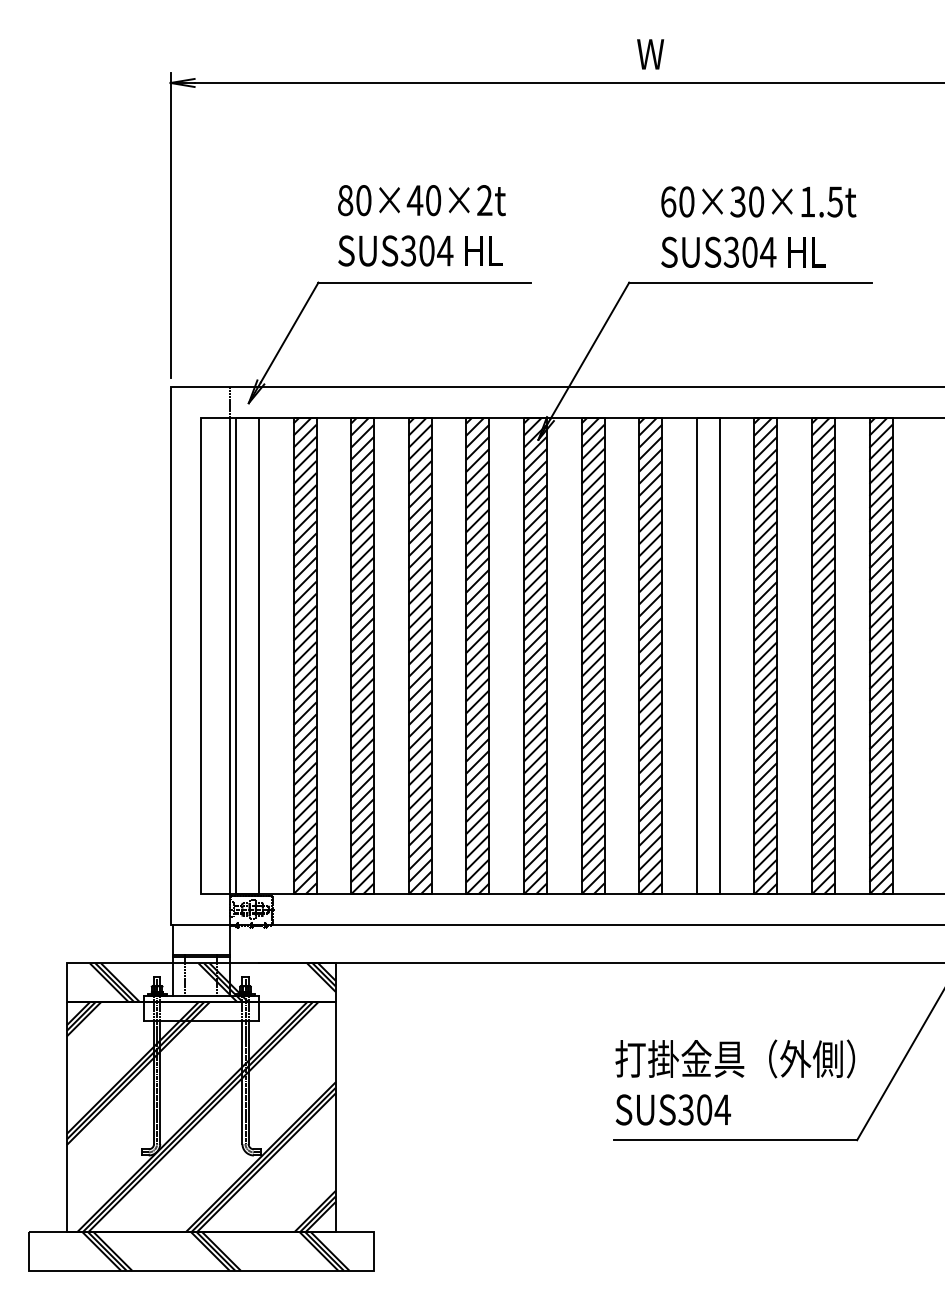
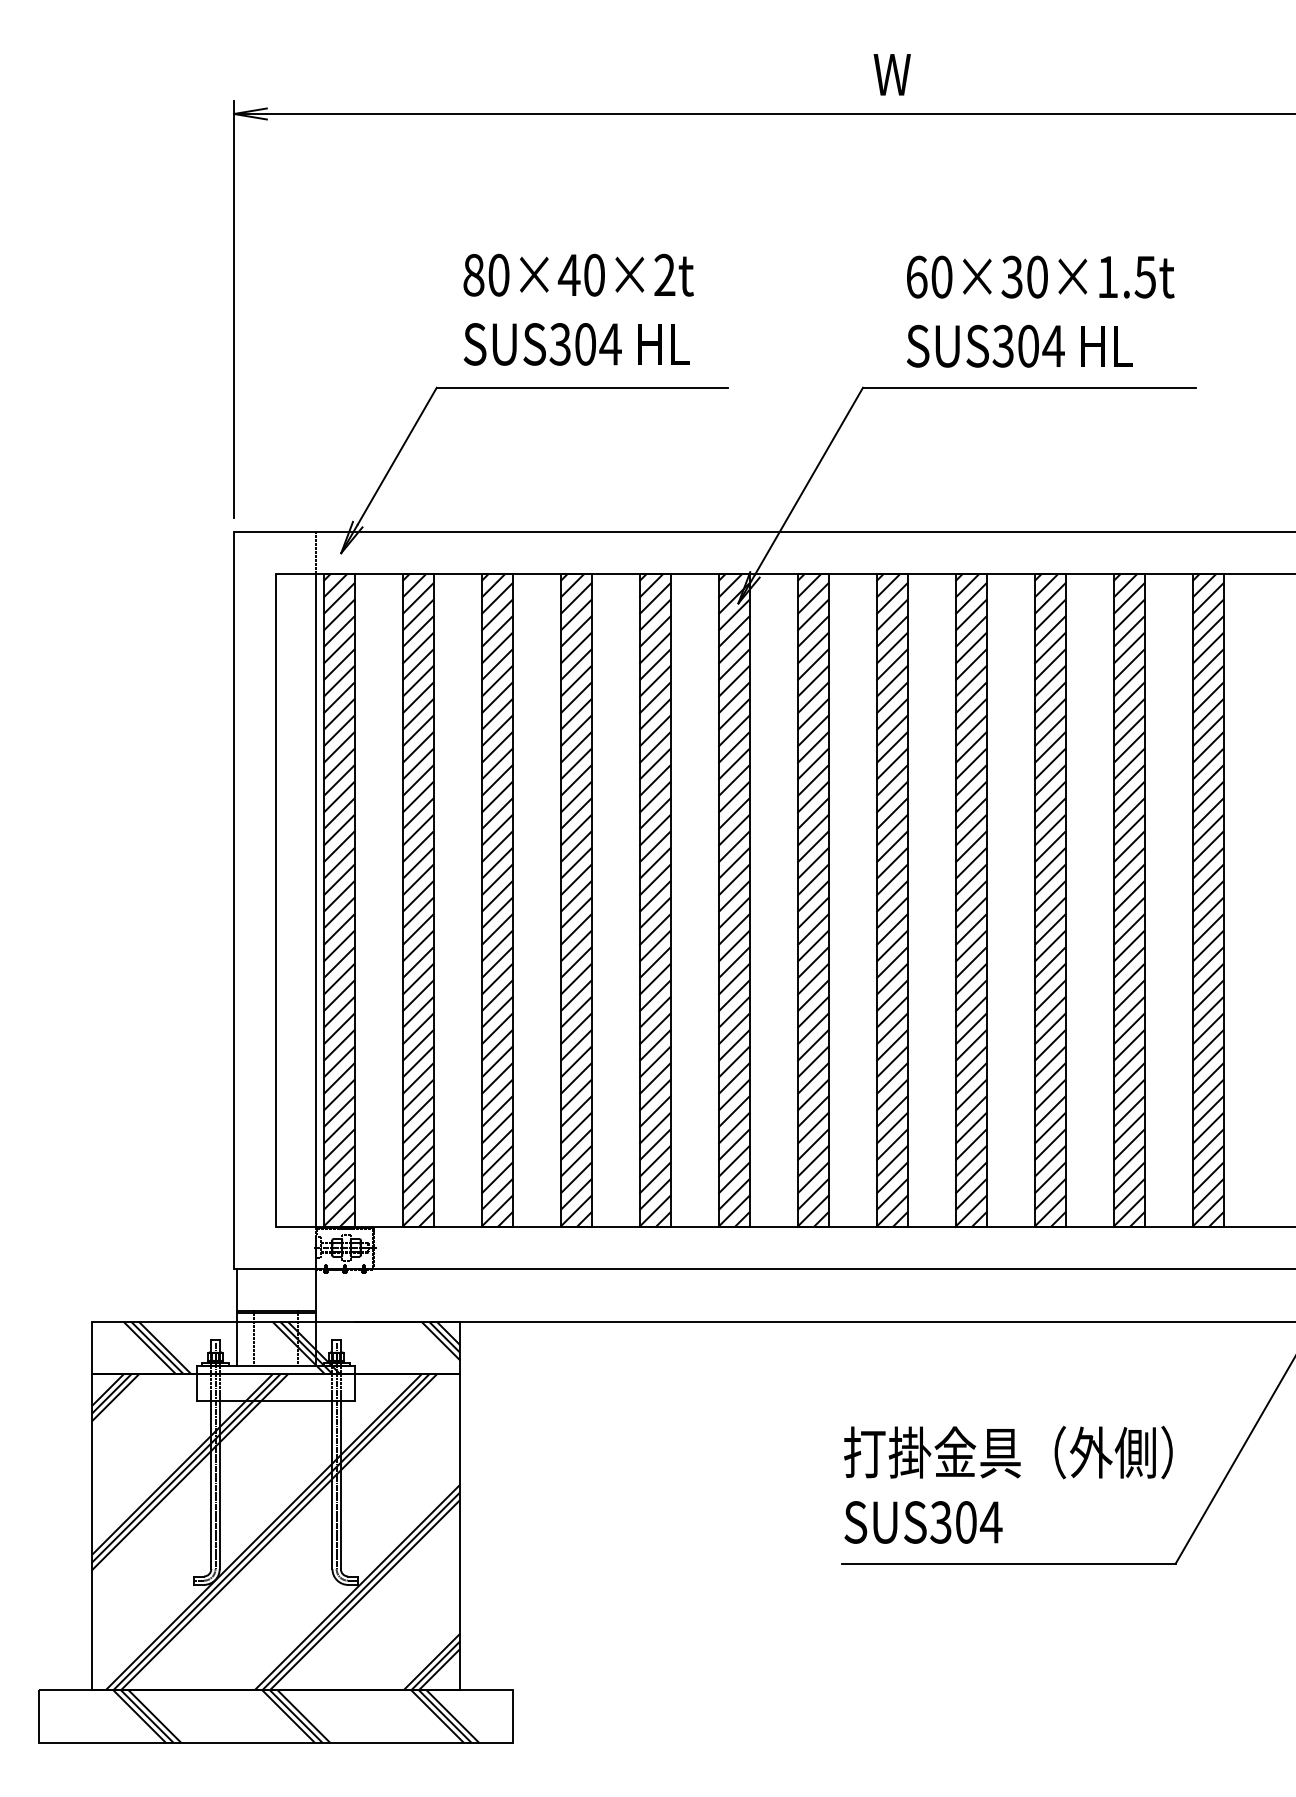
hatch: (246, 656) -> (338, 900), added
hatch: (707, 656) -> (970, 900), added

